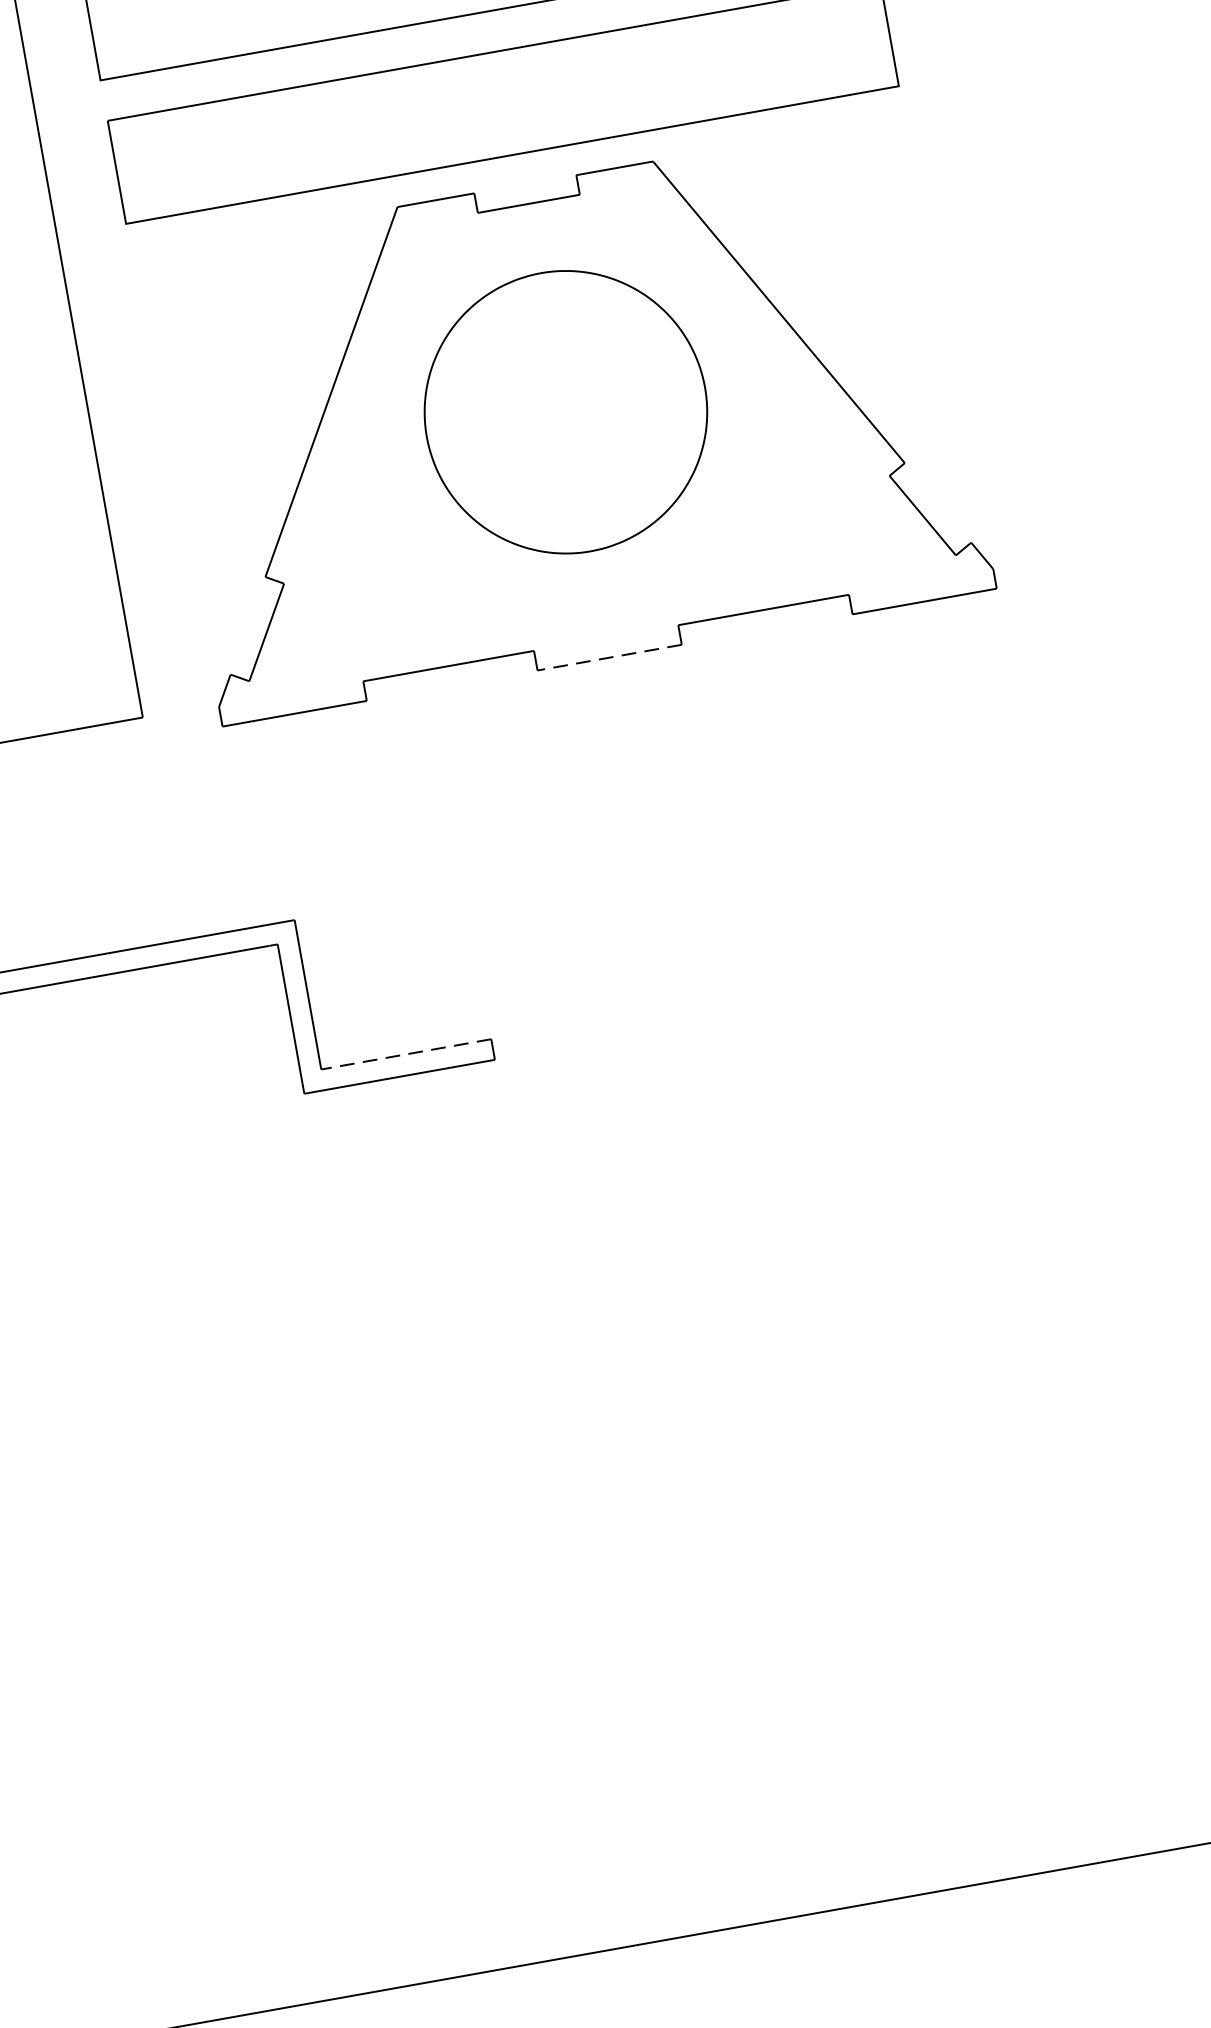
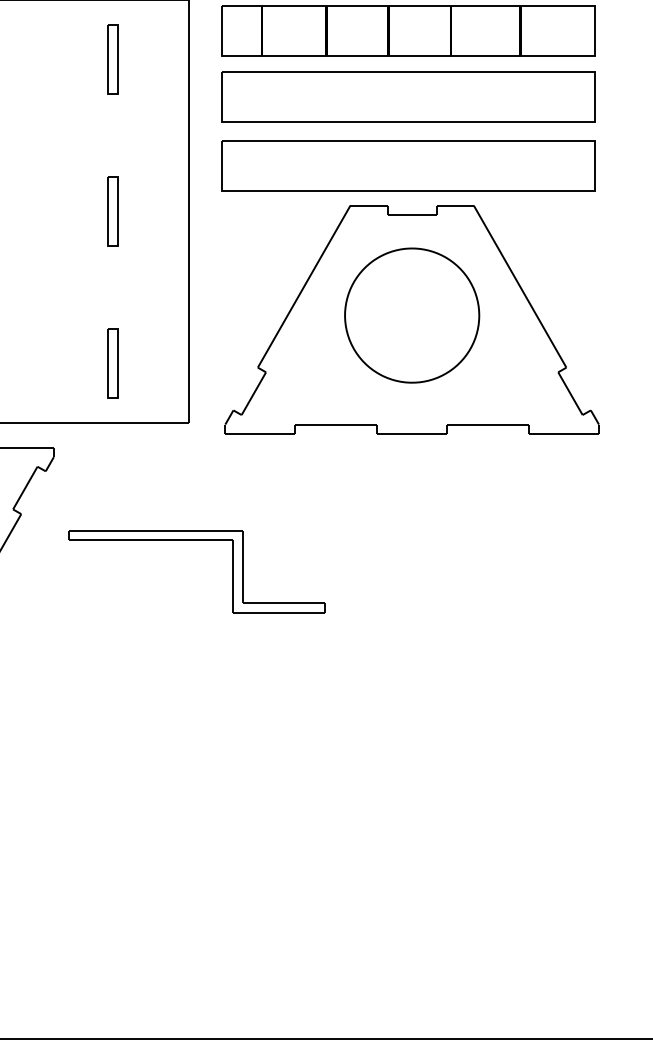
line: (610, 658) -> (412, 434), dashed -> solid
line: (405, 1054) -> (283, 602), dashed -> solid

